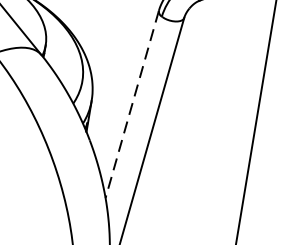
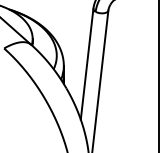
line: (132, 105) -> (87, 64), dashed -> solid

